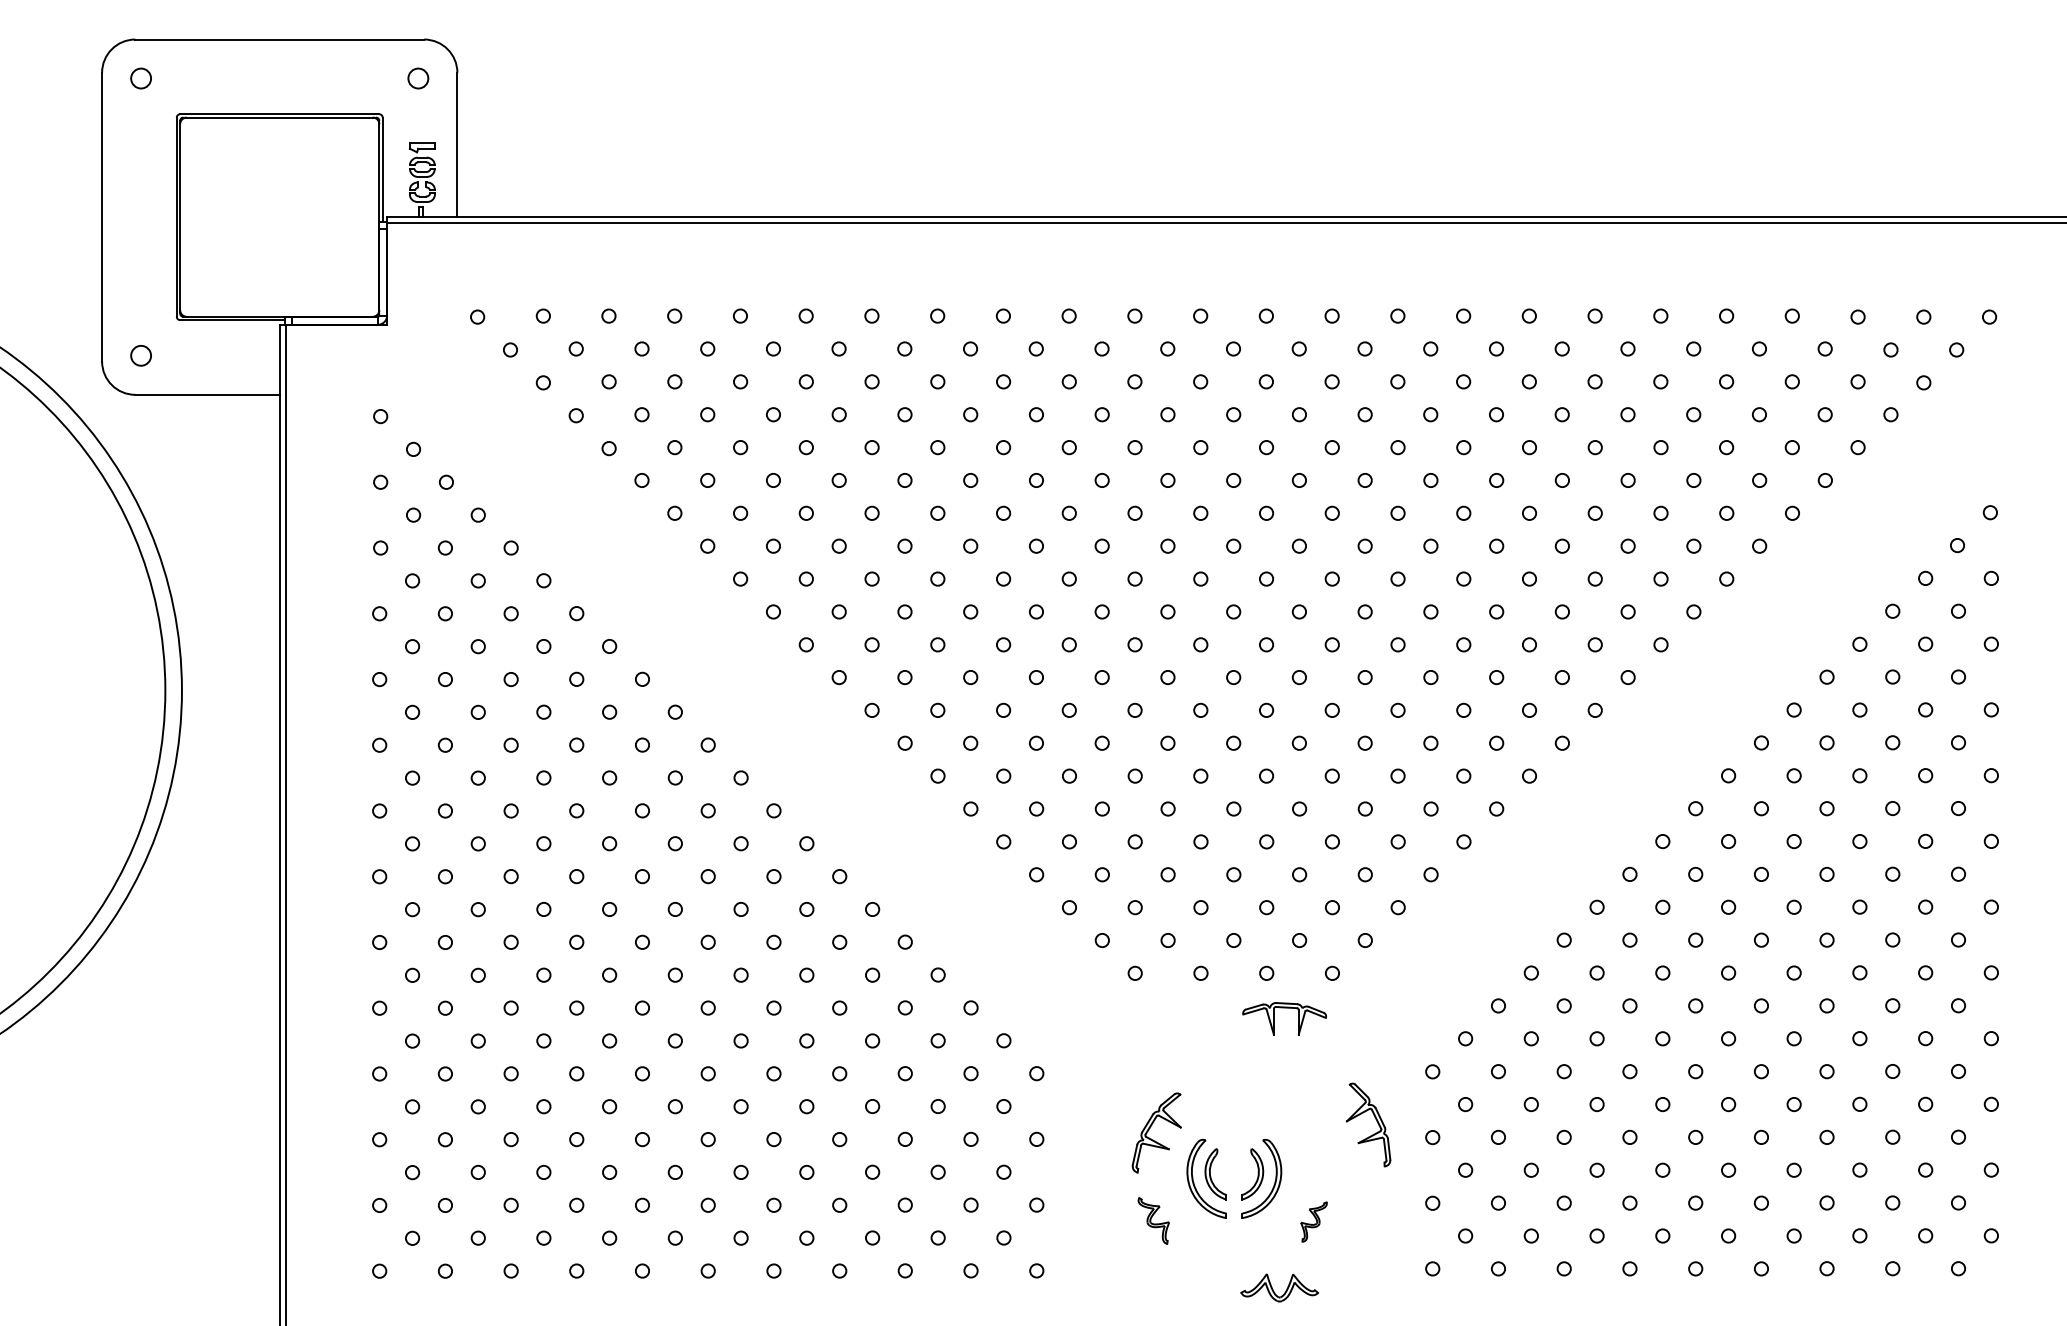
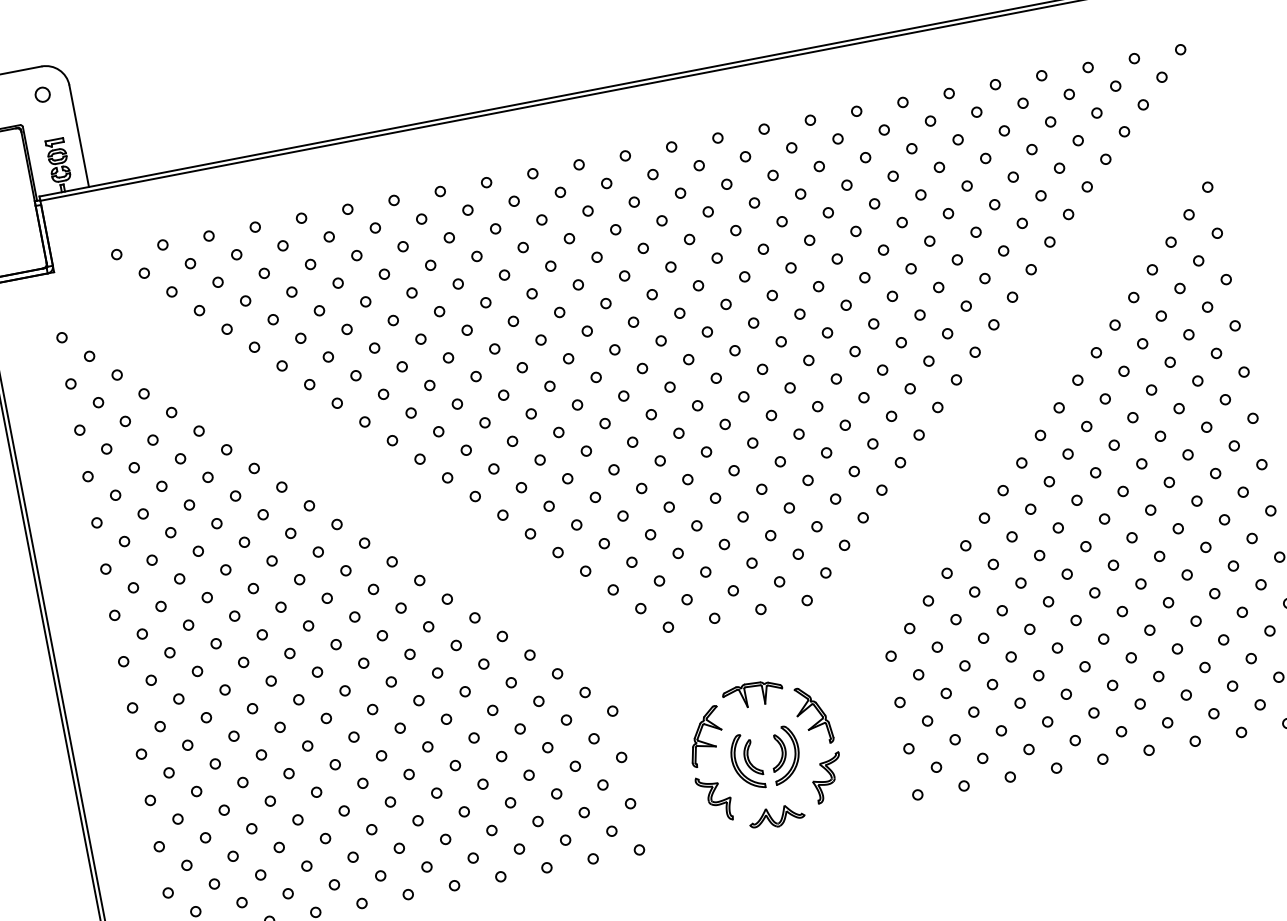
part: (1284, 1008) -> (751, 687), moved
part: (1376, 1121) -> (818, 712), moved
part: (1153, 1220) -> (714, 798), size x1.43
part: (1313, 1221) -> (827, 777), size x1.67
part: (1273, 1289) -> (772, 818), moved

